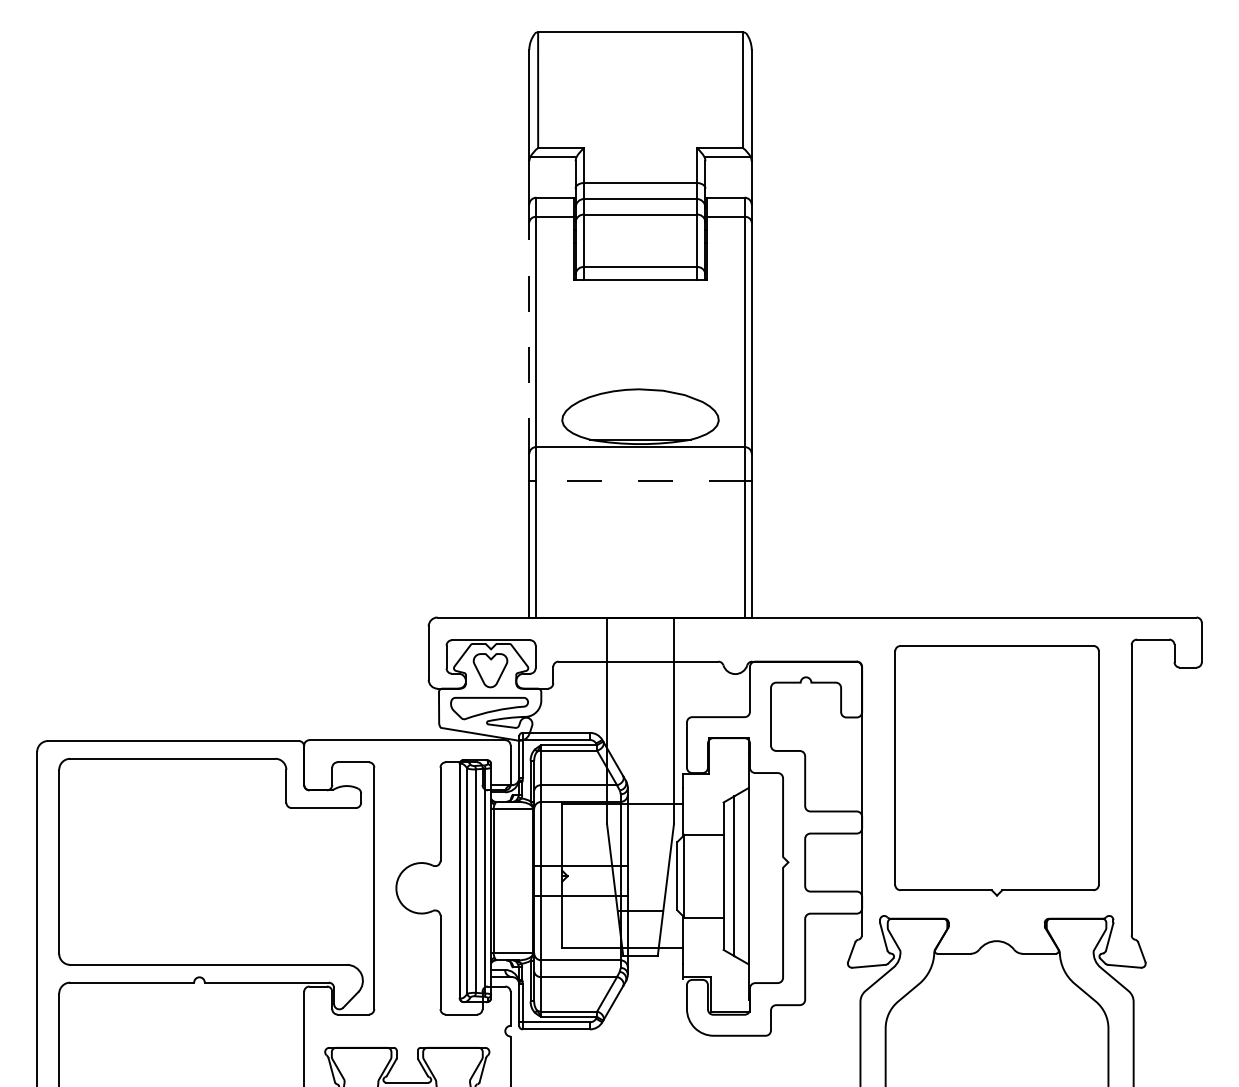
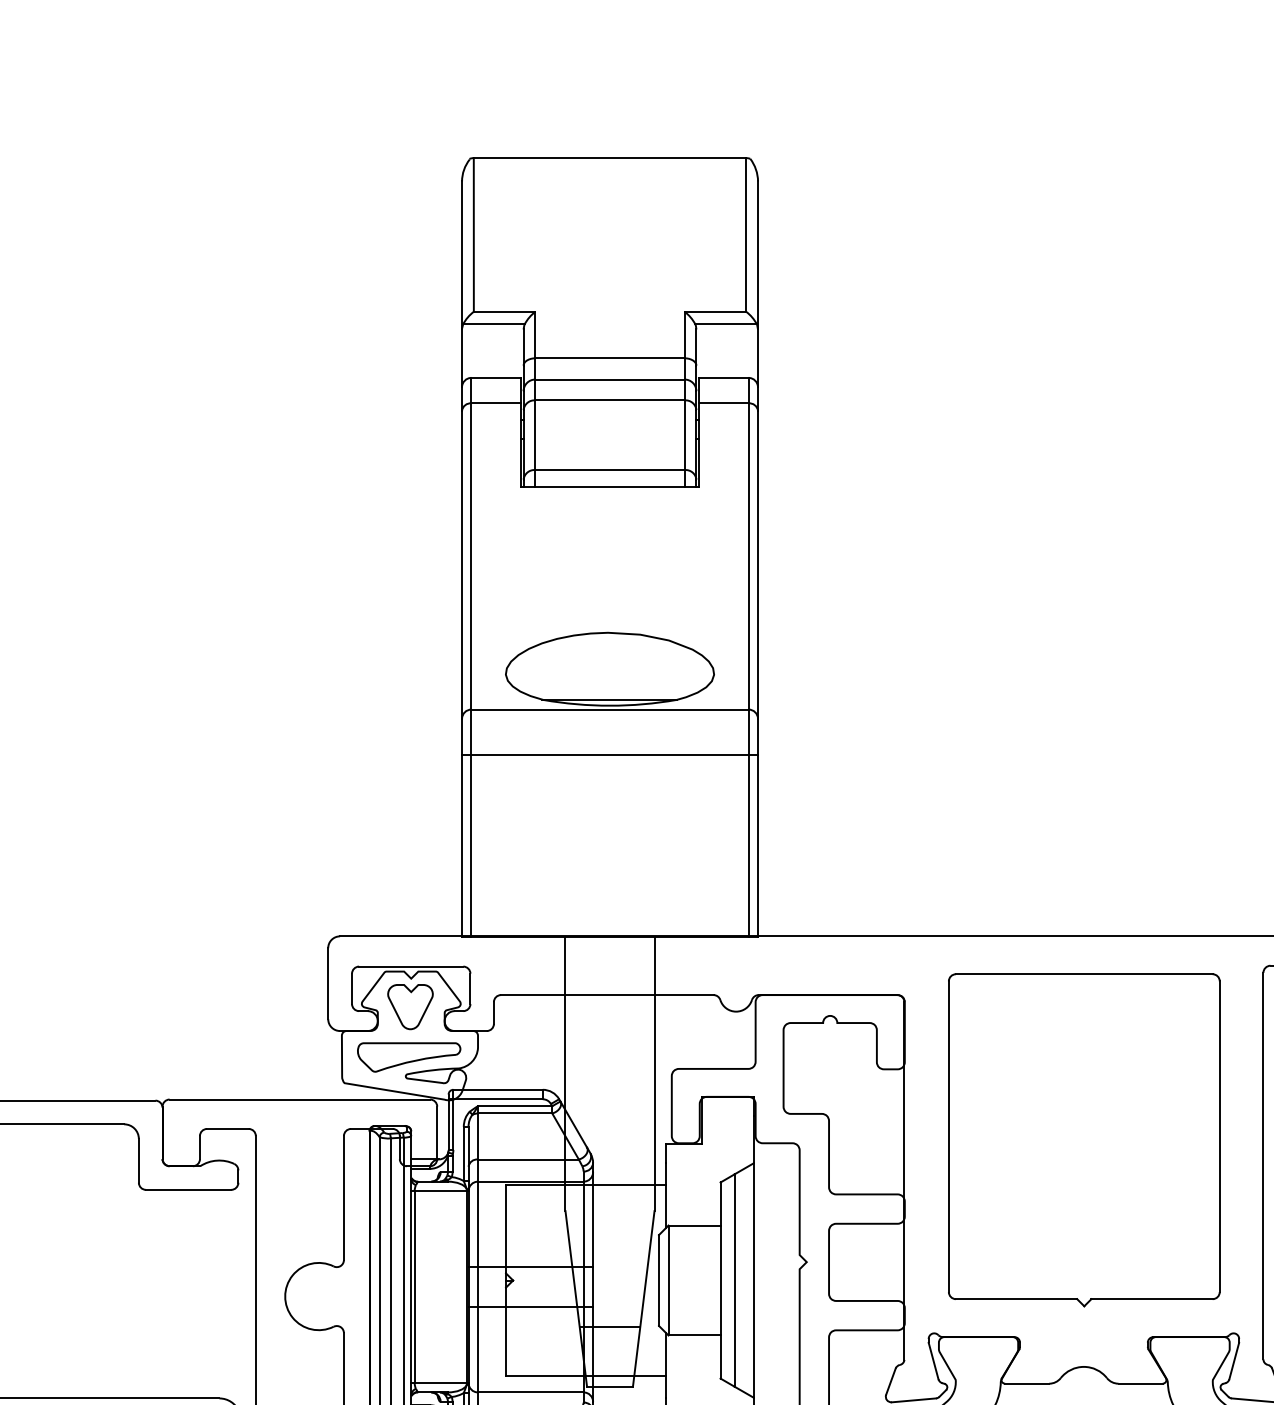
line: (529, 338) -> (462, 565), dashed -> solid
line: (640, 481) -> (609, 755), dashed -> solid

